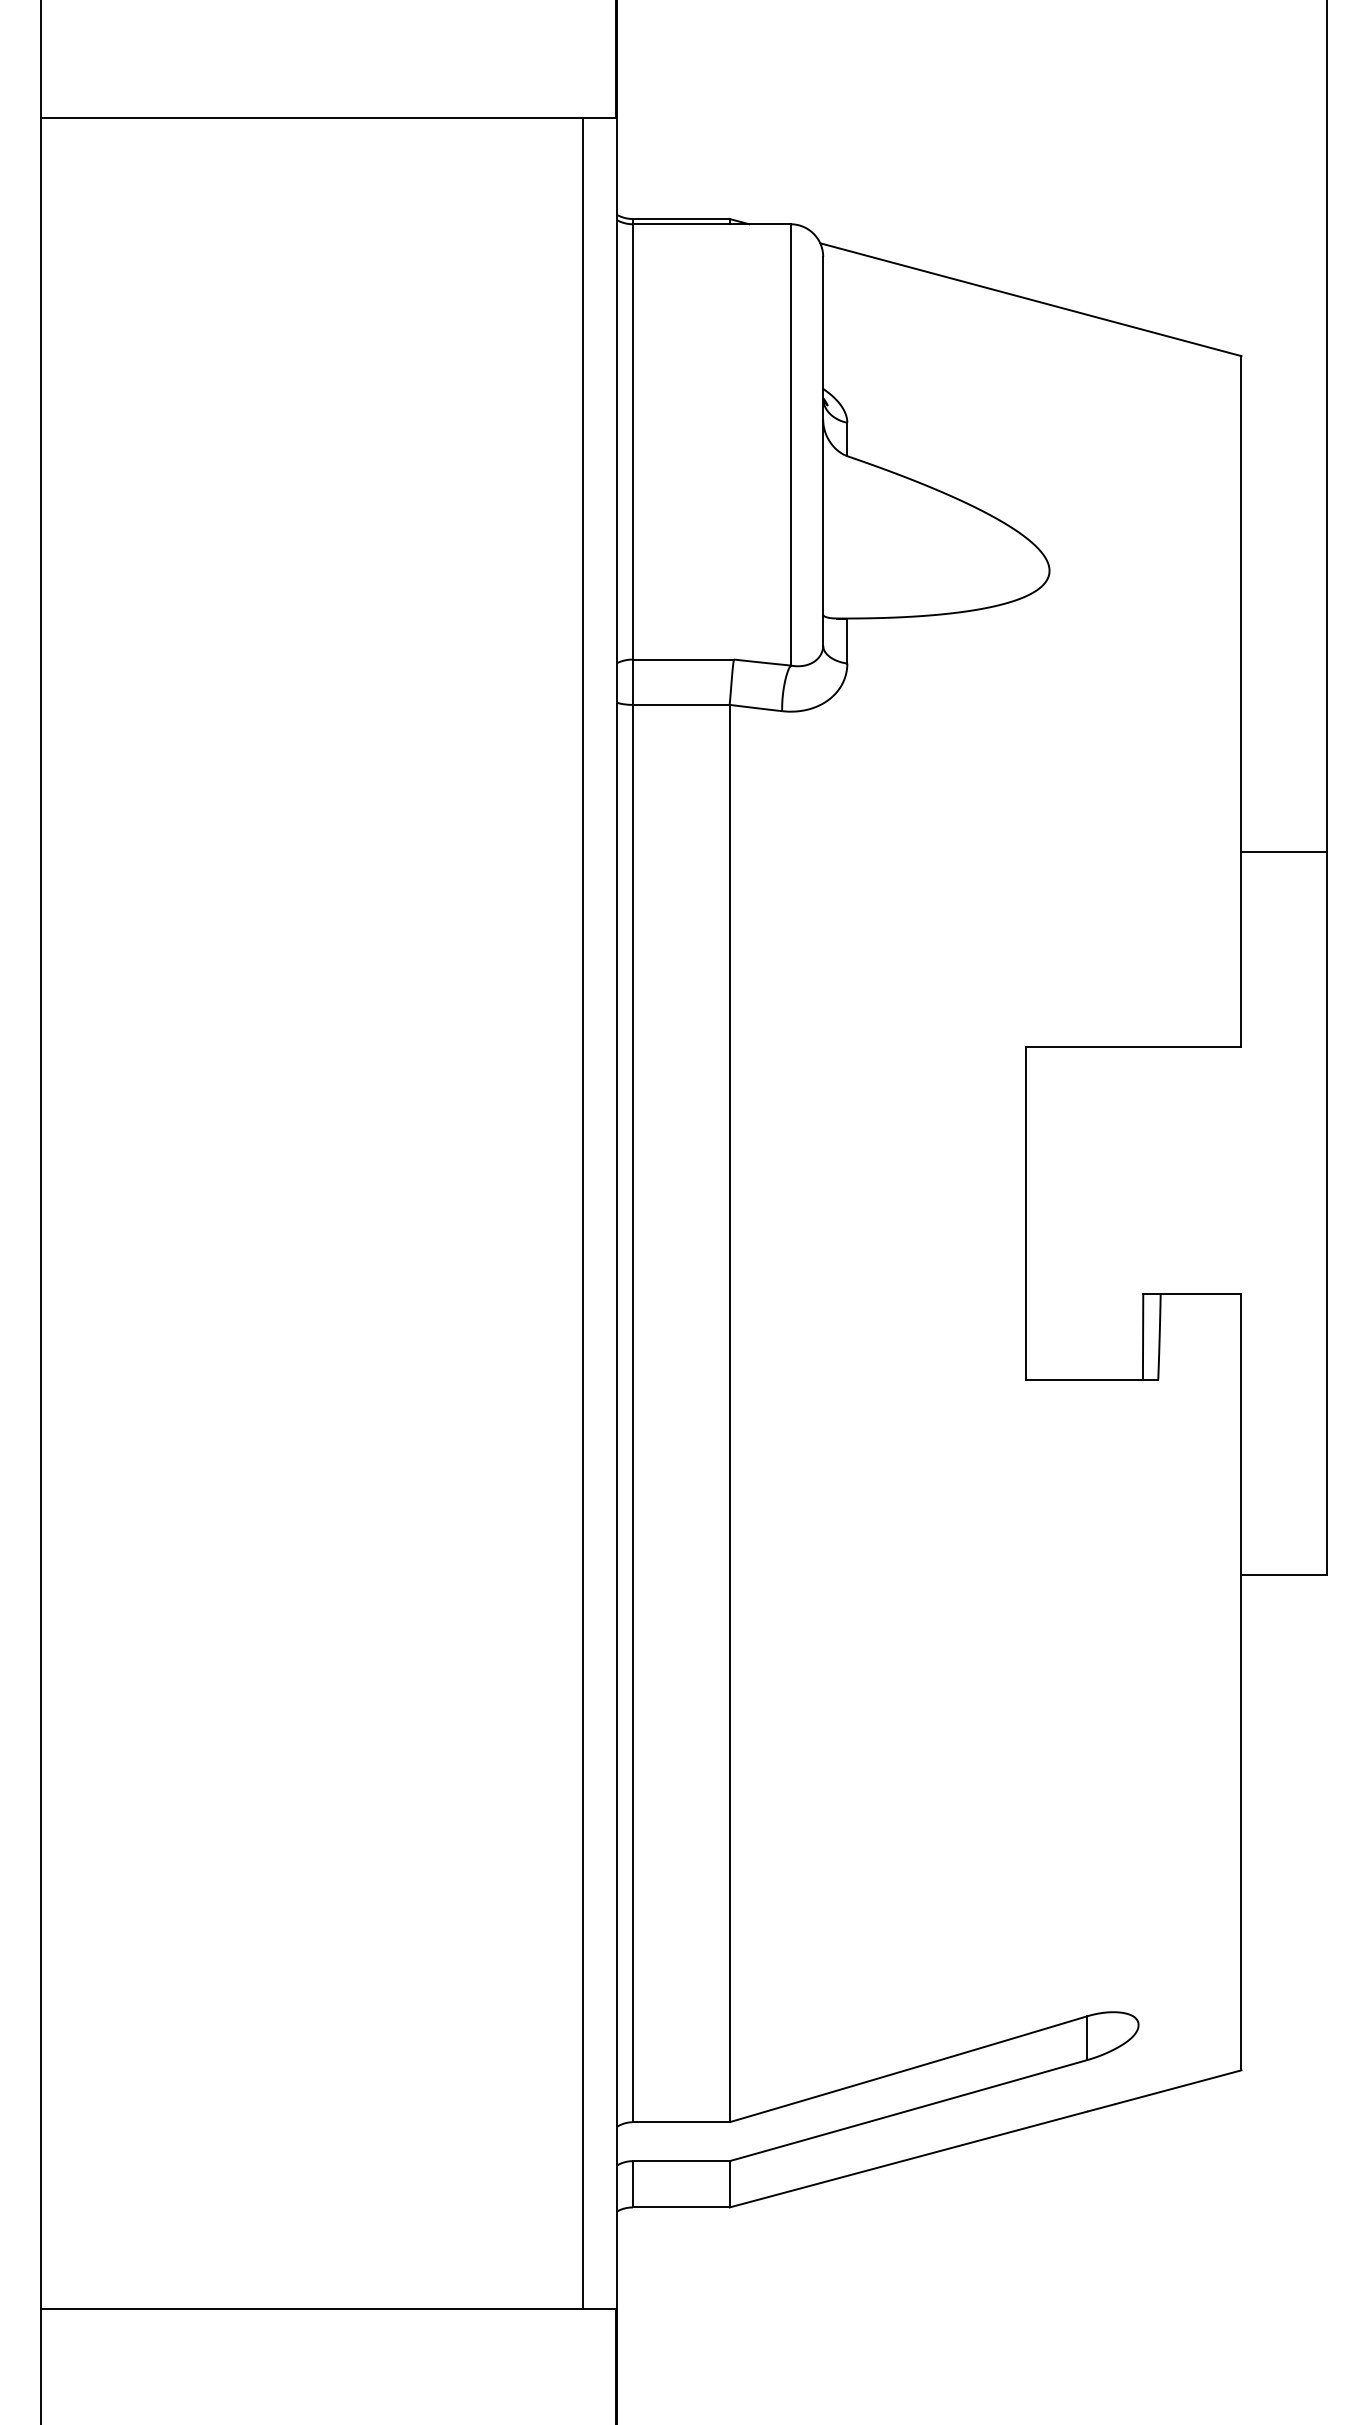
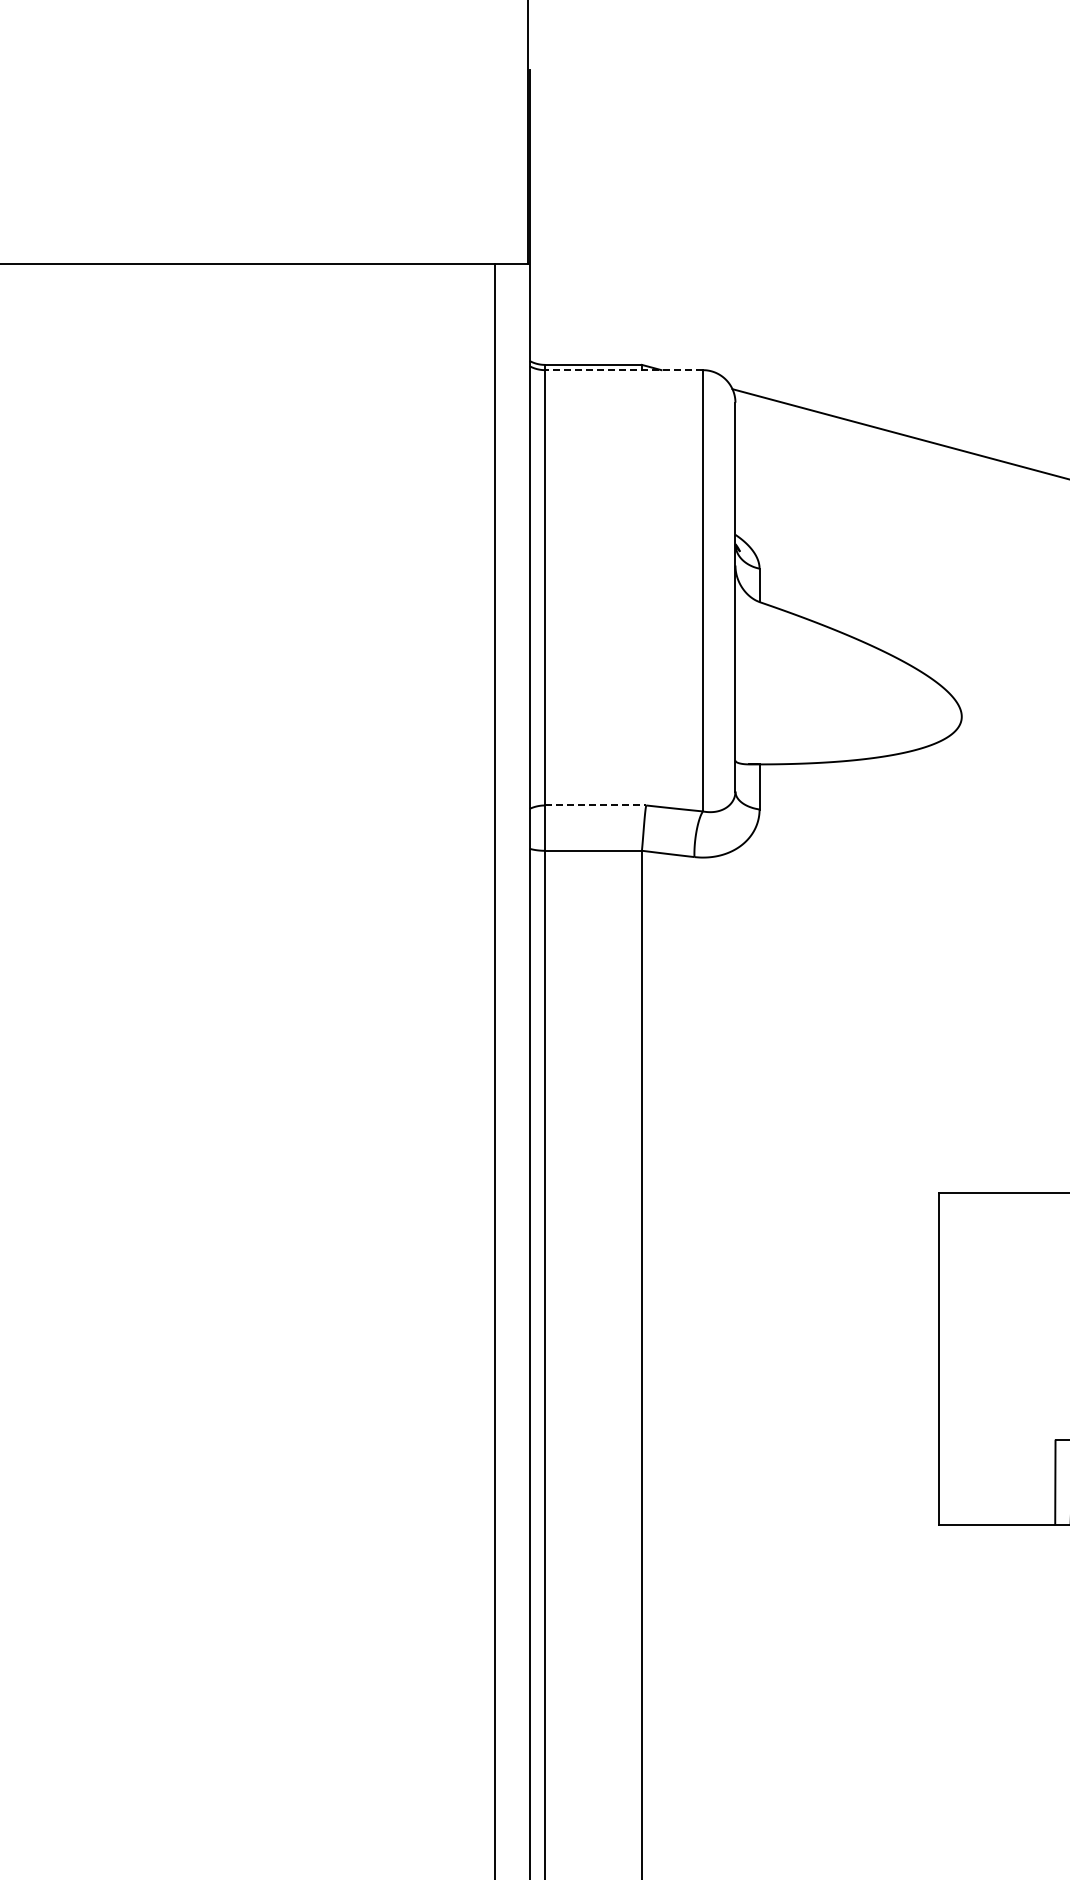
line: (711, 224) -> (623, 370), solid -> dashed
line: (683, 659) -> (595, 805), solid -> dashed

